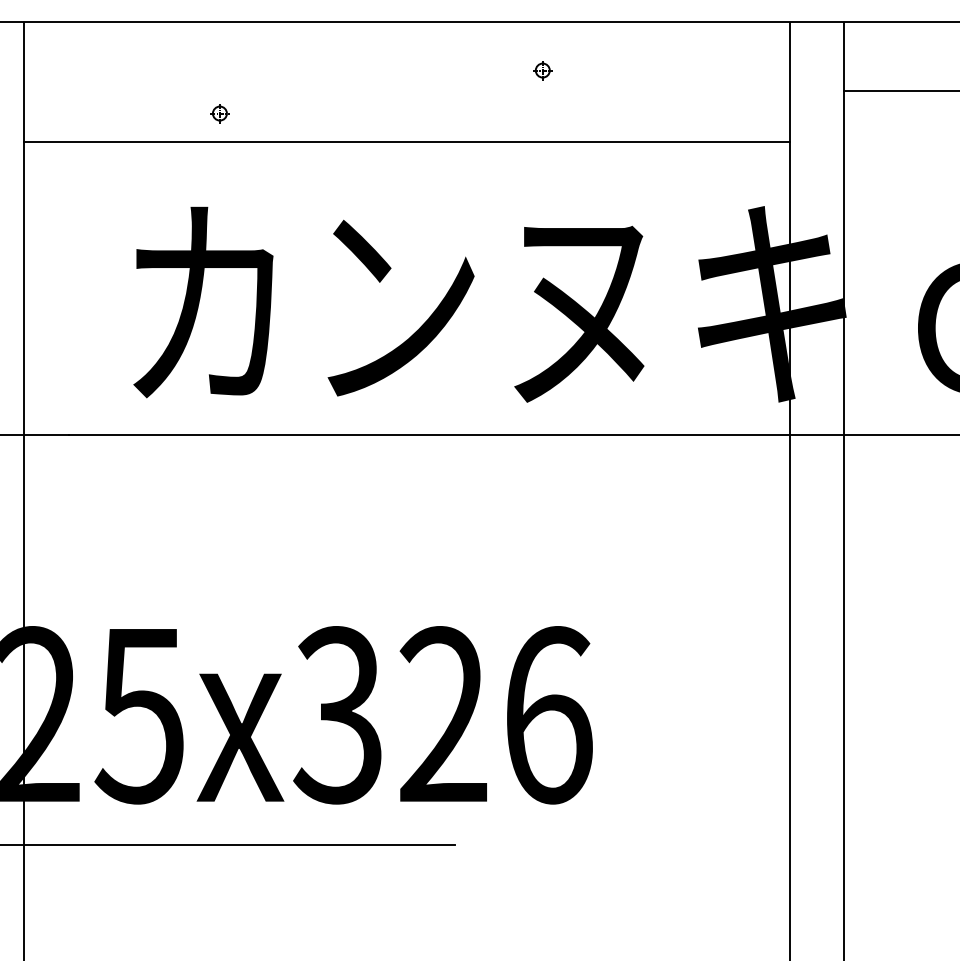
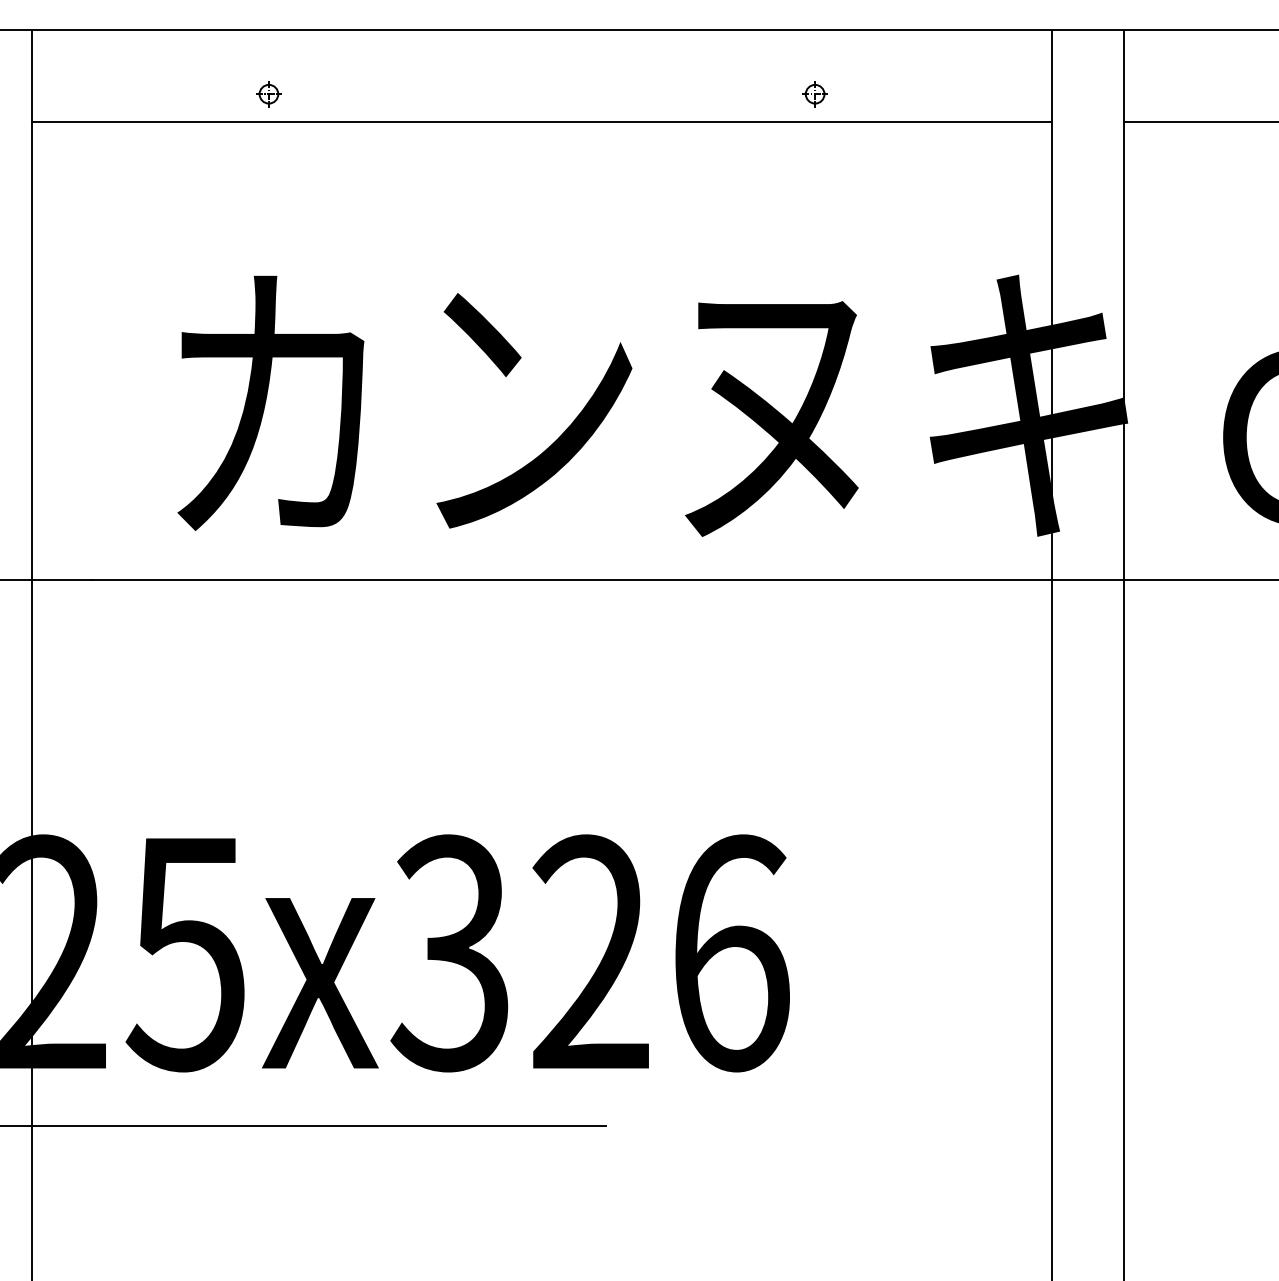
part: (542, 70) -> (814, 94), moved
part: (219, 113) -> (268, 94), moved
line: (406, 142) -> (541, 122), moved

